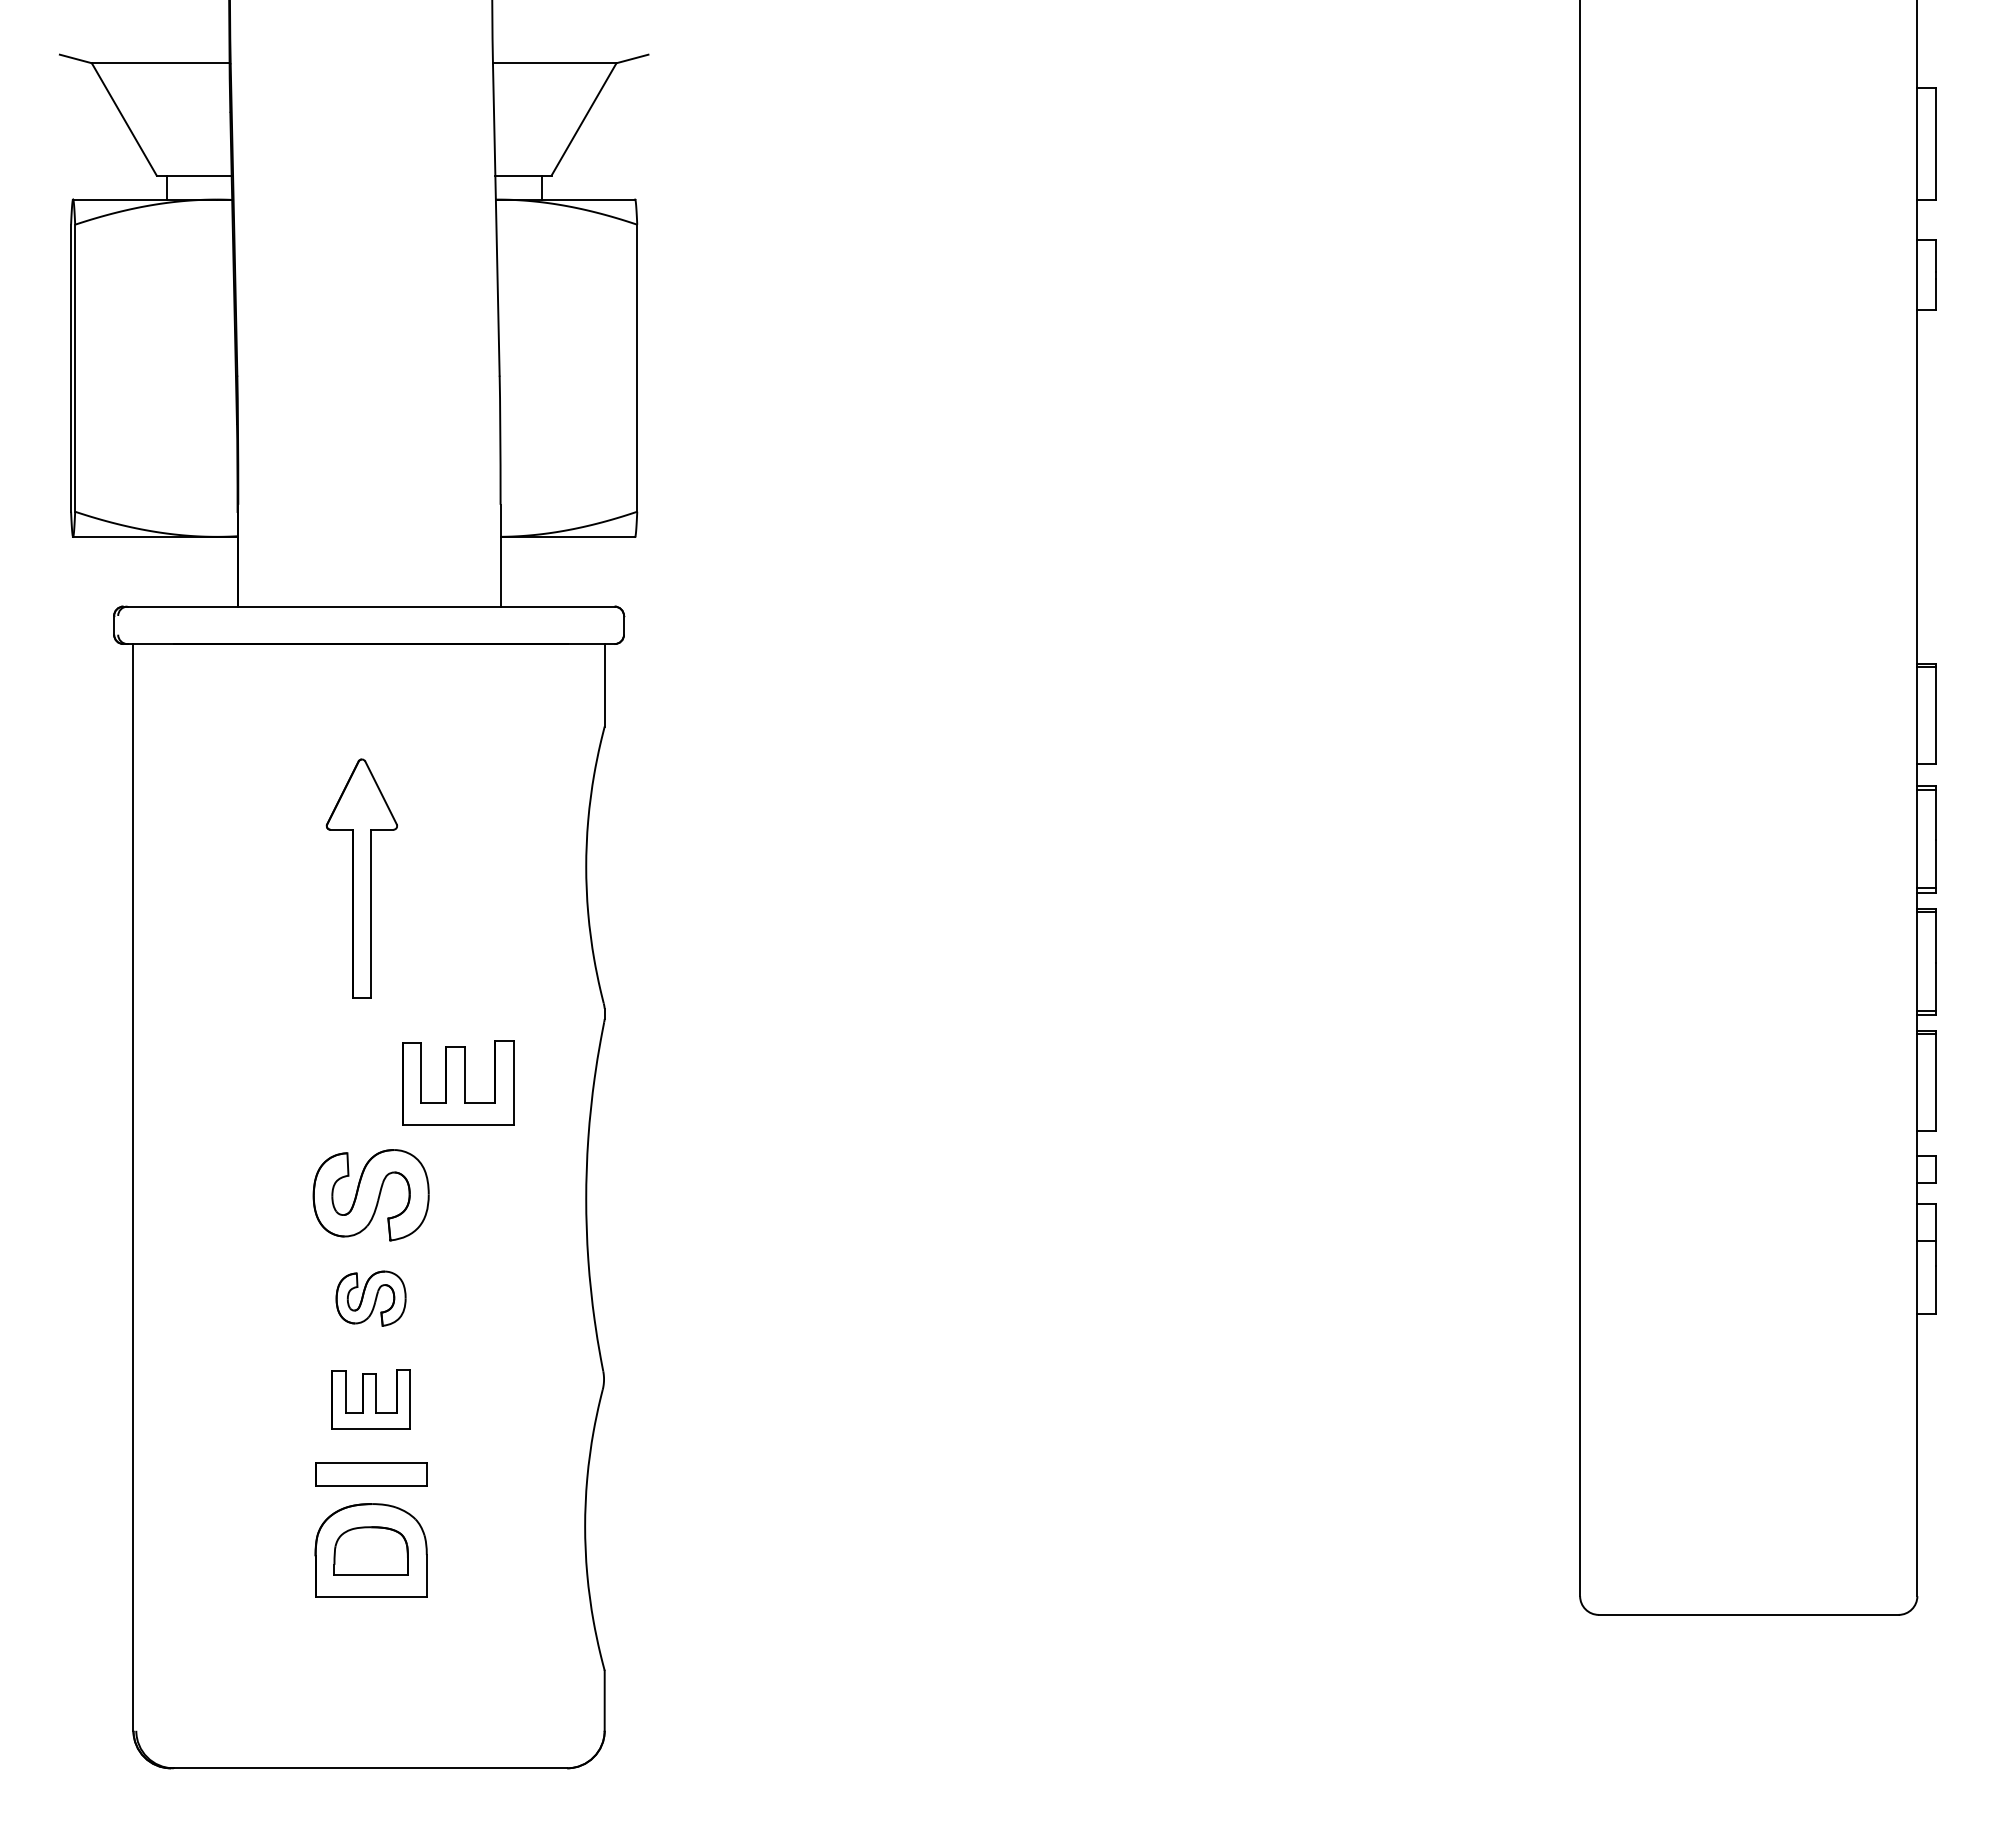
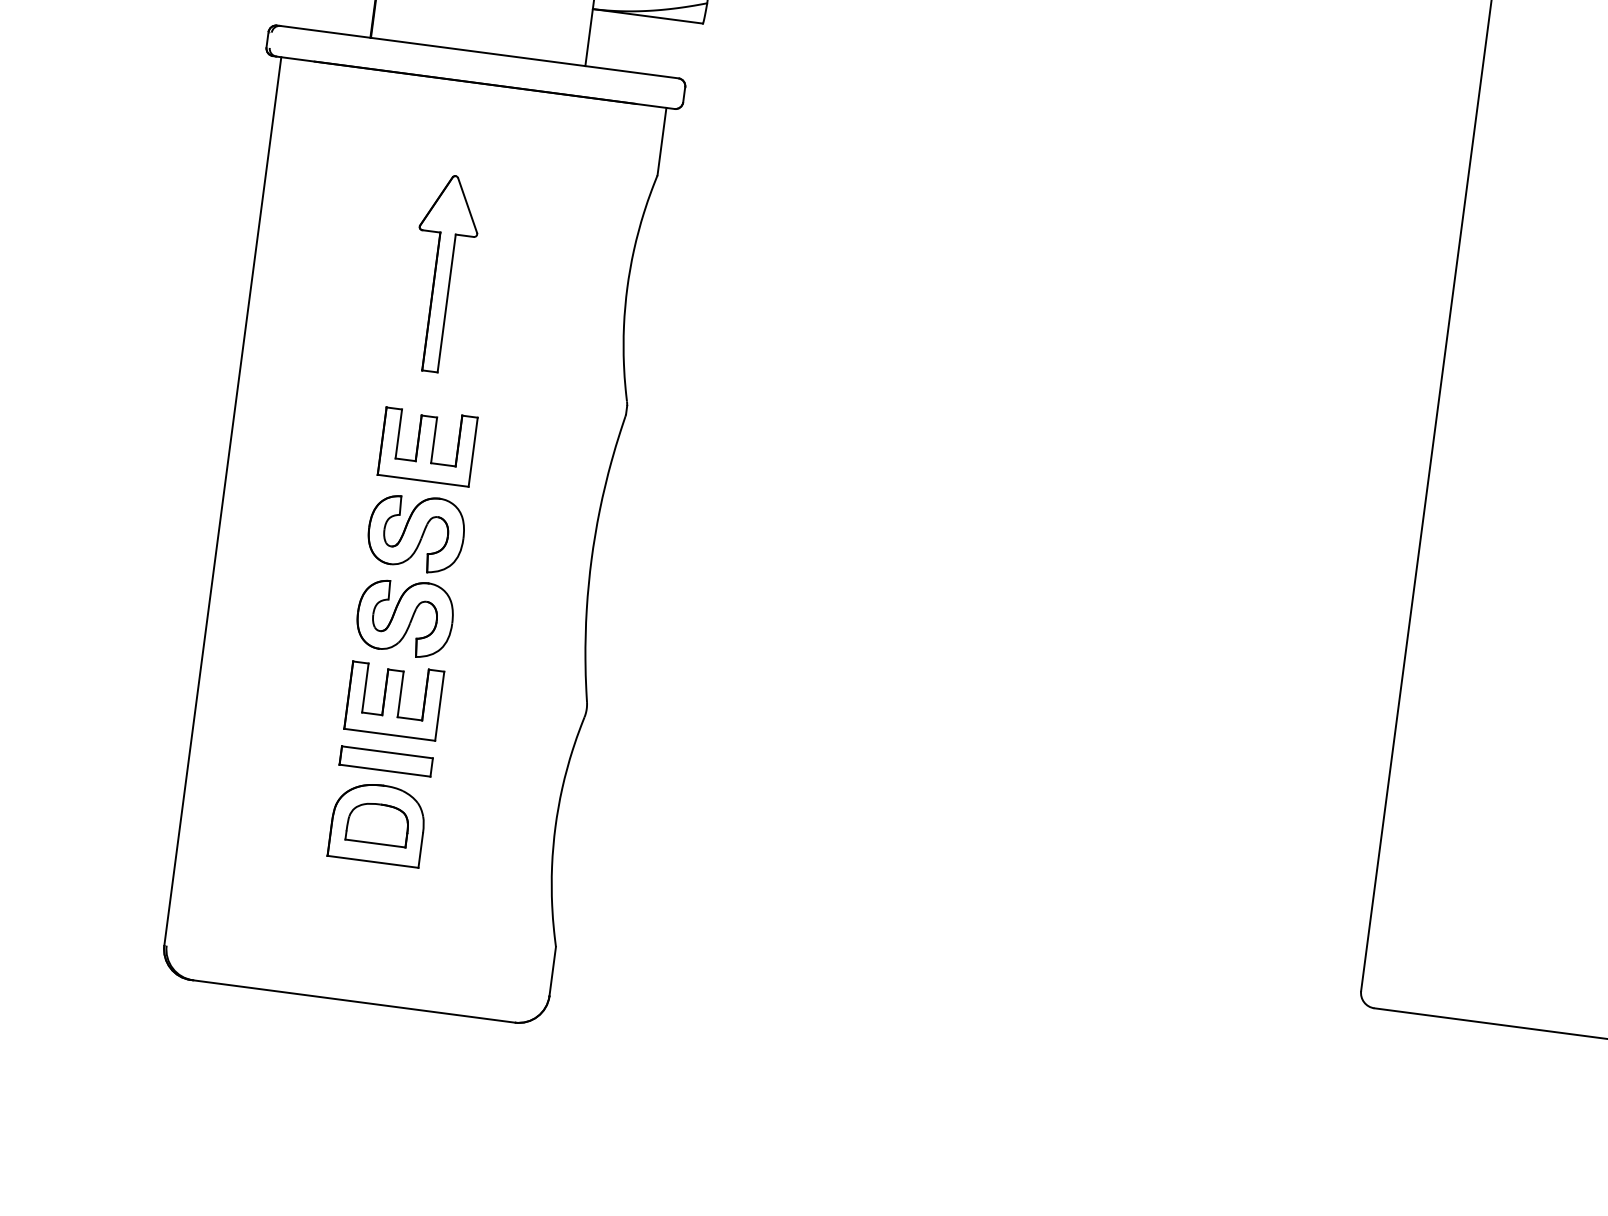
part: (458, 1082) -> (428, 446), moved
part: (370, 1298) -> (404, 617), size x1.67
part: (371, 1399) -> (394, 700), size x1.43

